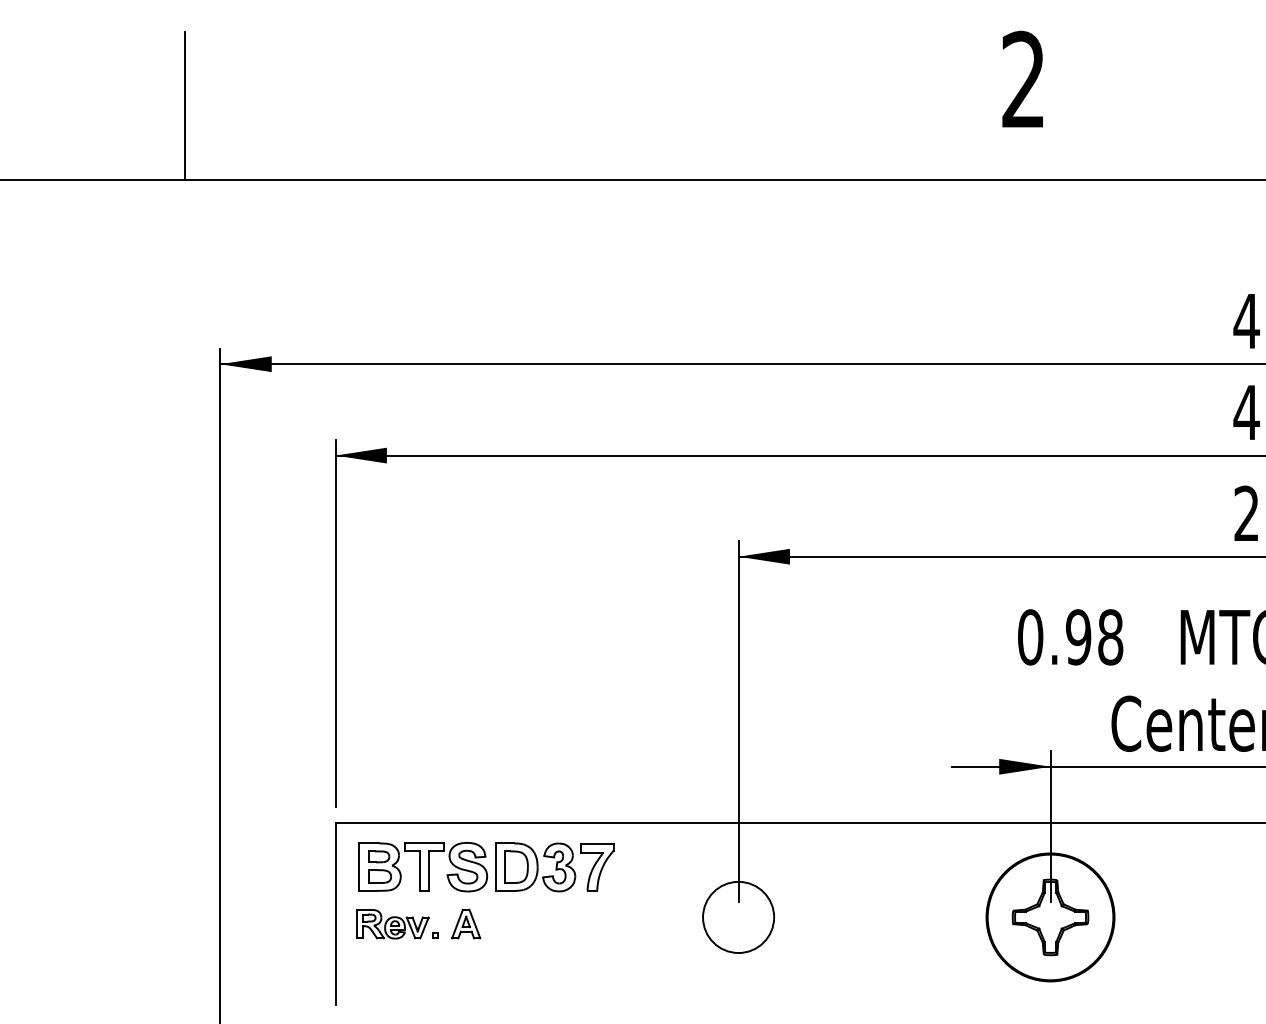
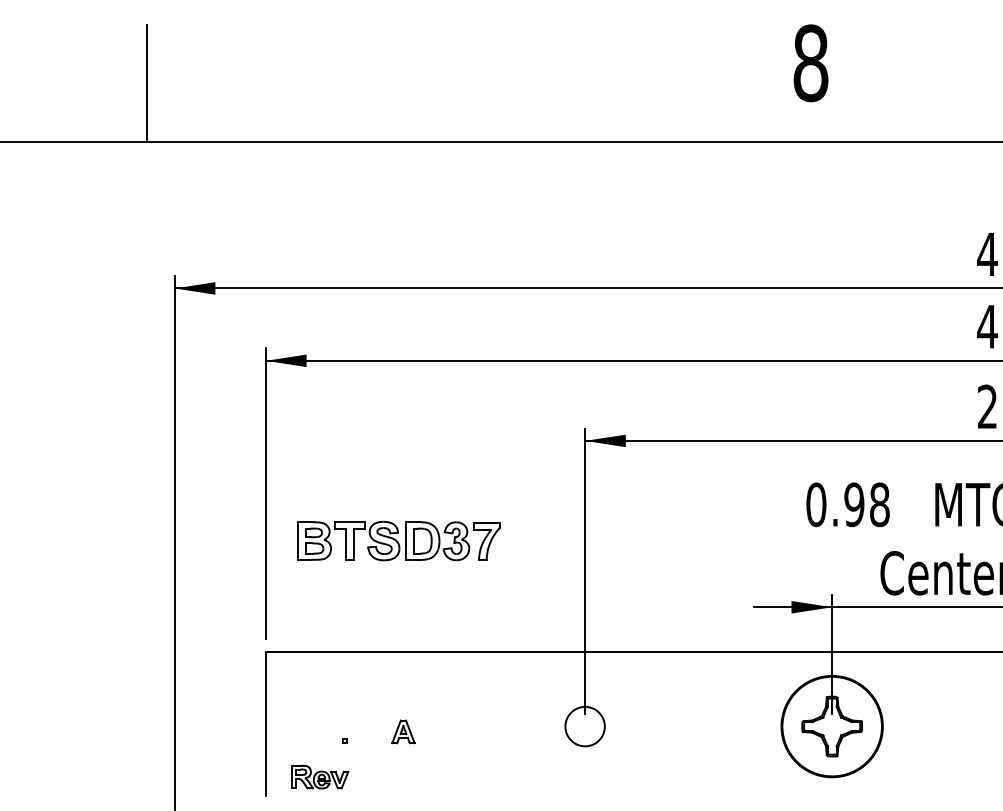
text: (1023, 79) -> (810, 62), 2 -> 8
part: (486, 867) -> (398, 541), moved
circle: (738, 917) -> (585, 726), size x0.7
part: (466, 923) -> (403, 731), moved
part: (392, 924) -> (319, 777), moved

